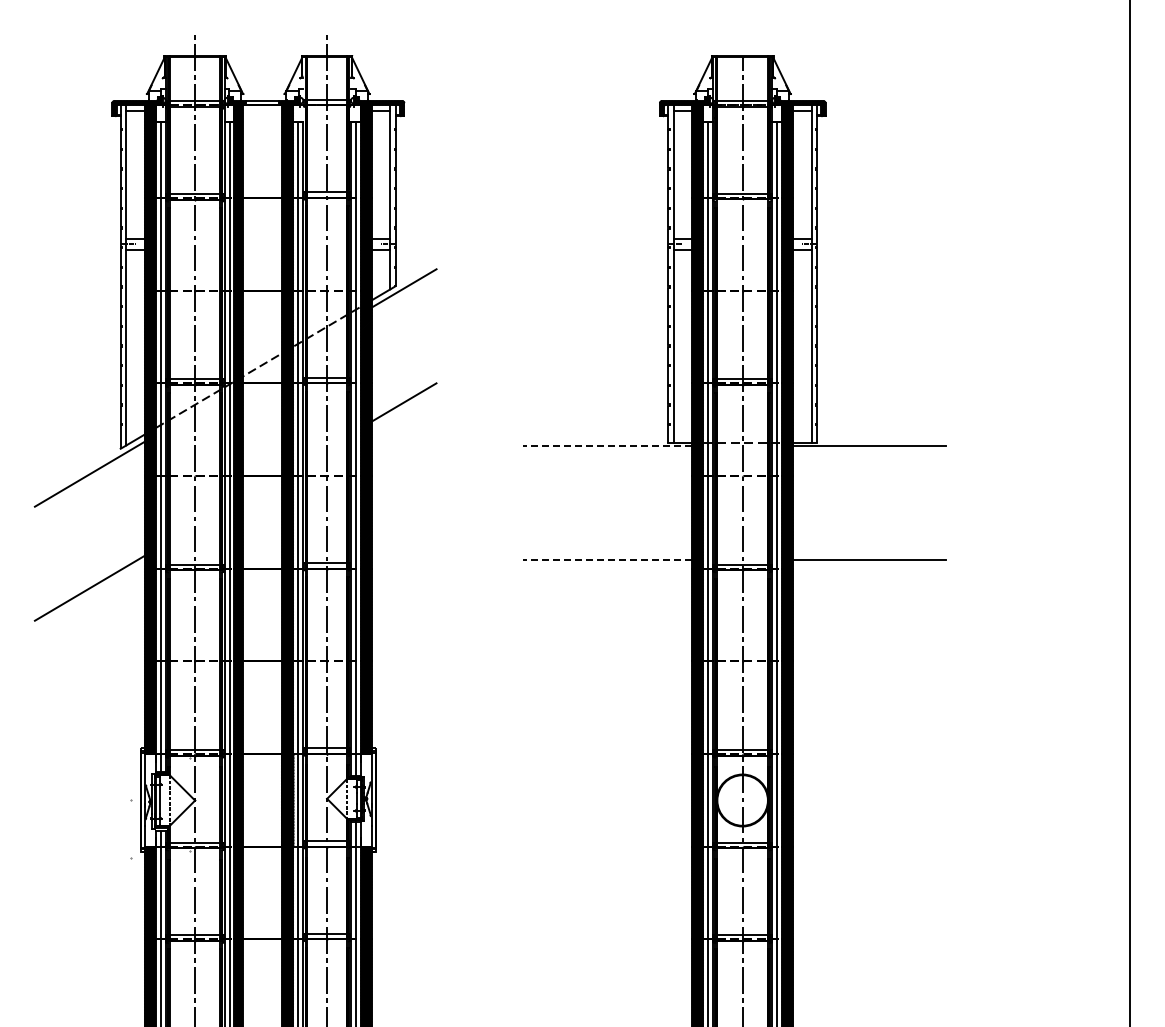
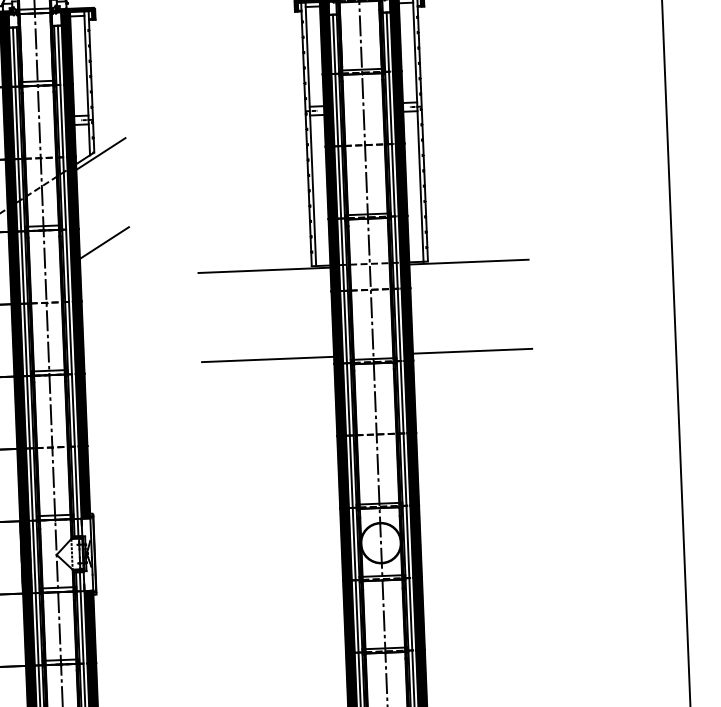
line: (607, 445) -> (264, 270), dashed -> solid
line: (607, 559) -> (267, 359), dashed -> solid

